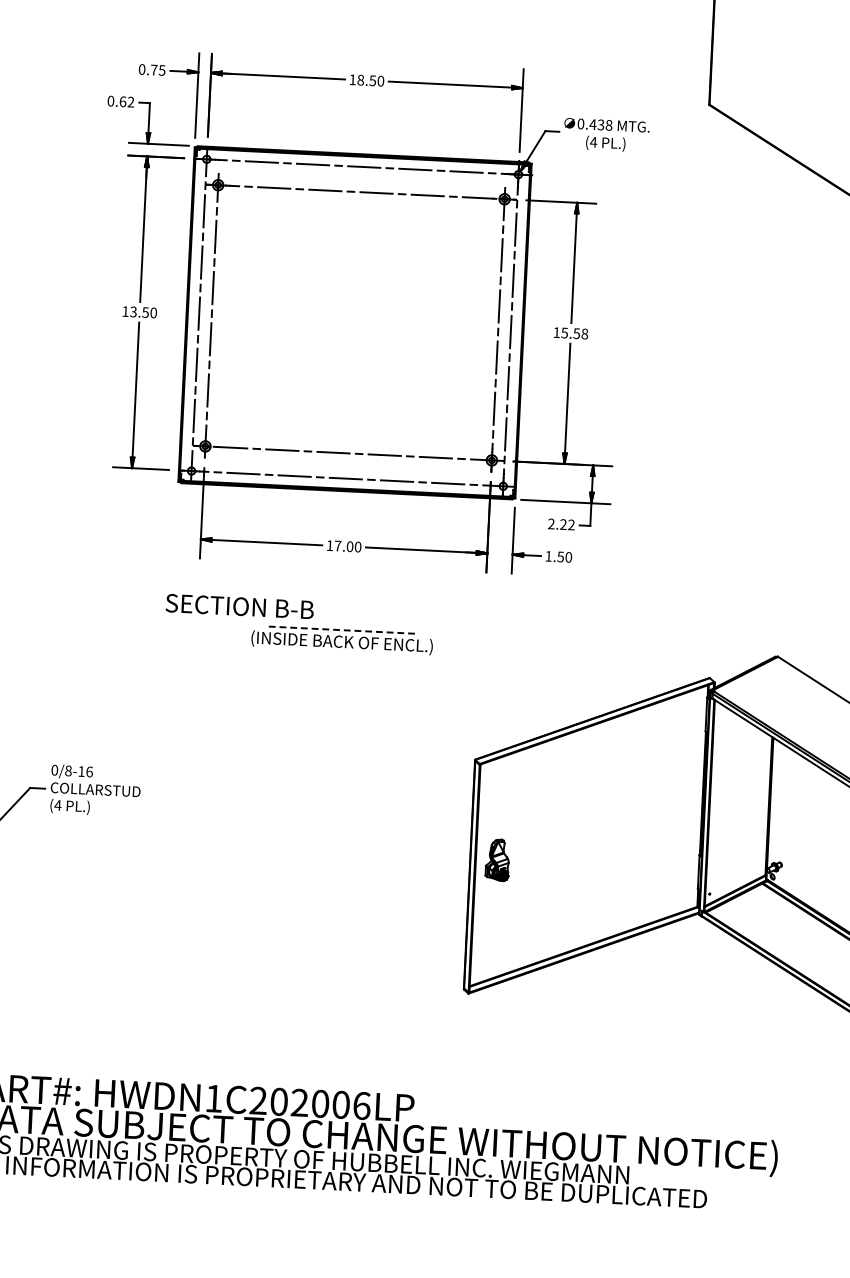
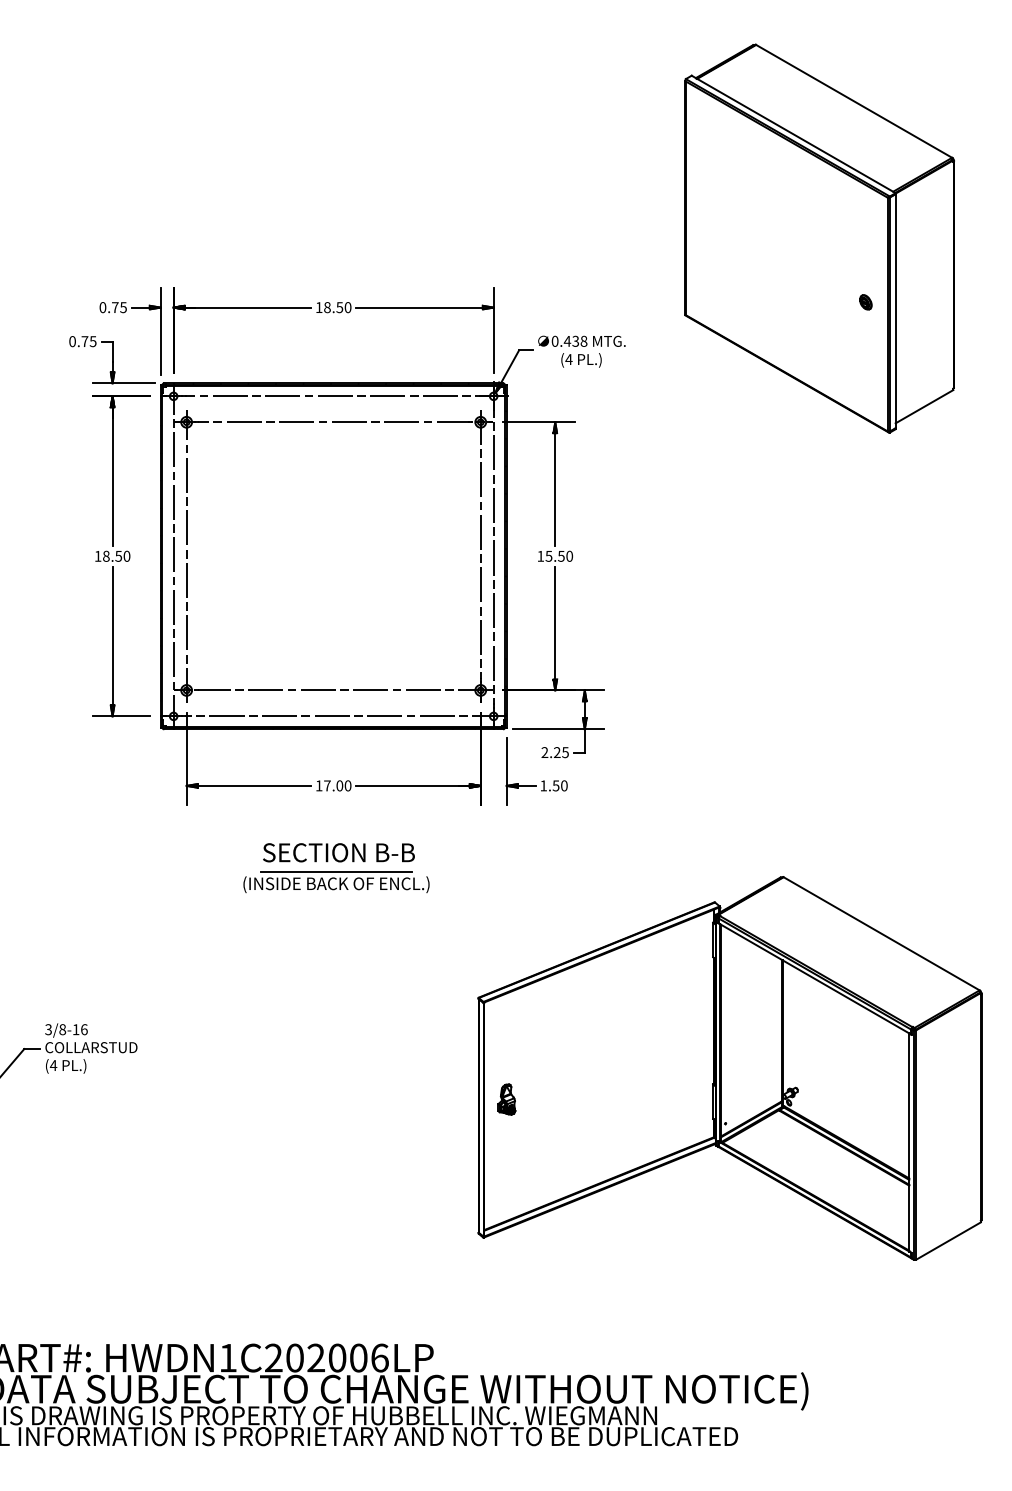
text: (126, 101) -> (88, 341), 0.62 -> 0.75
text: (133, 311) -> (106, 555), 13.50 -> 18.50
text: (584, 334) -> (569, 556), 15.58 -> 15.50
text: (571, 524) -> (565, 752), 2.22 -> 2.25
text: (239, 606) -> (338, 852), moved
line: (342, 629) -> (336, 871), dashed -> solid
text: (54, 770) -> (48, 1029), 0/8-16 -> 3/8-16
part: (497, 860) -> (506, 1099), size x0.71

